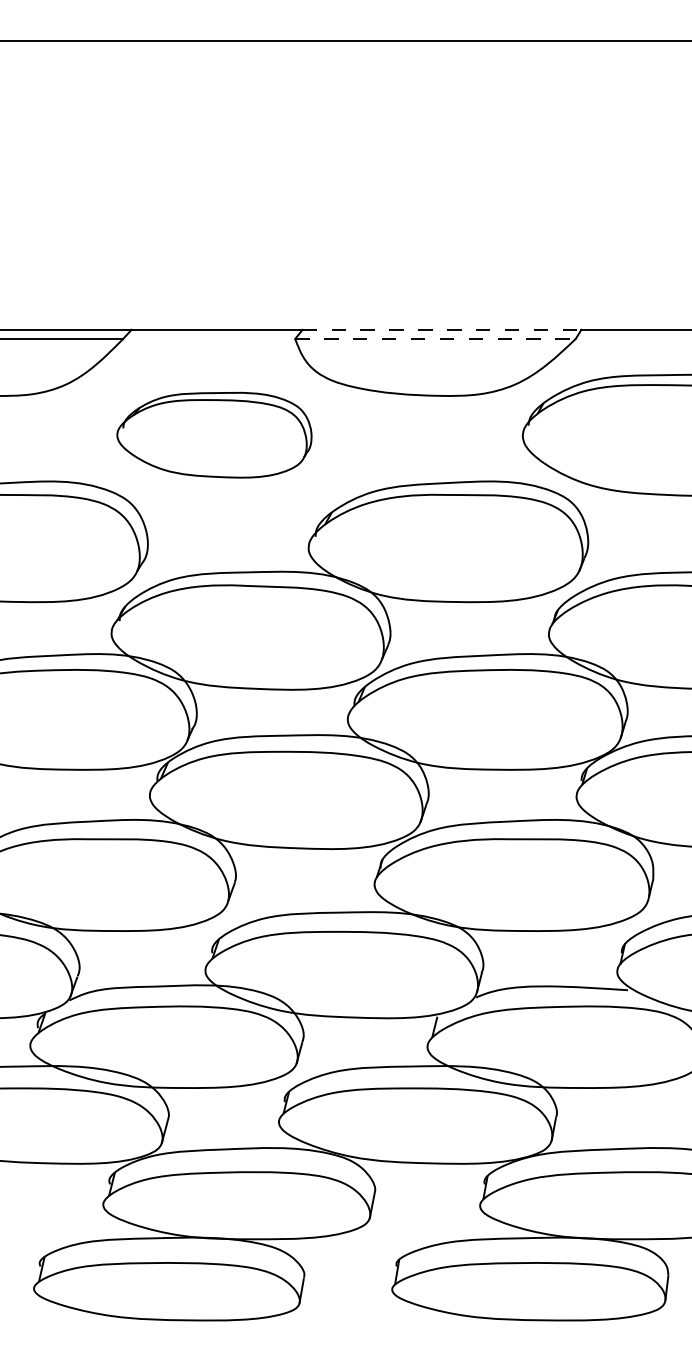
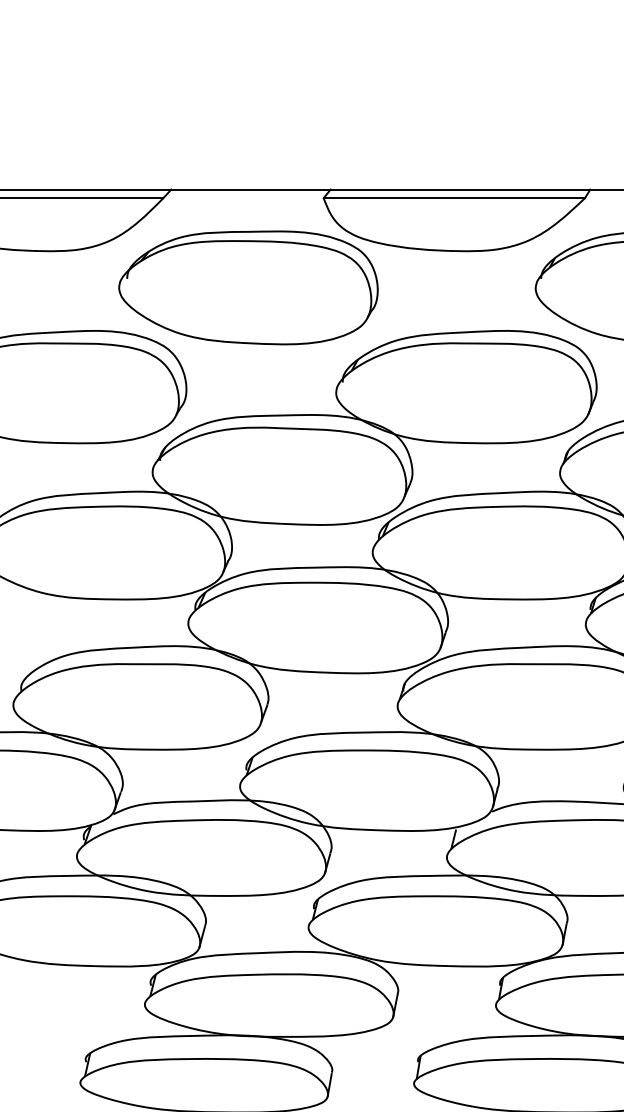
line: (442, 329) -> (460, 189), dashed -> solid
line: (435, 339) -> (454, 198), dashed -> solid
part: (214, 434) -> (248, 287), size x1.43

